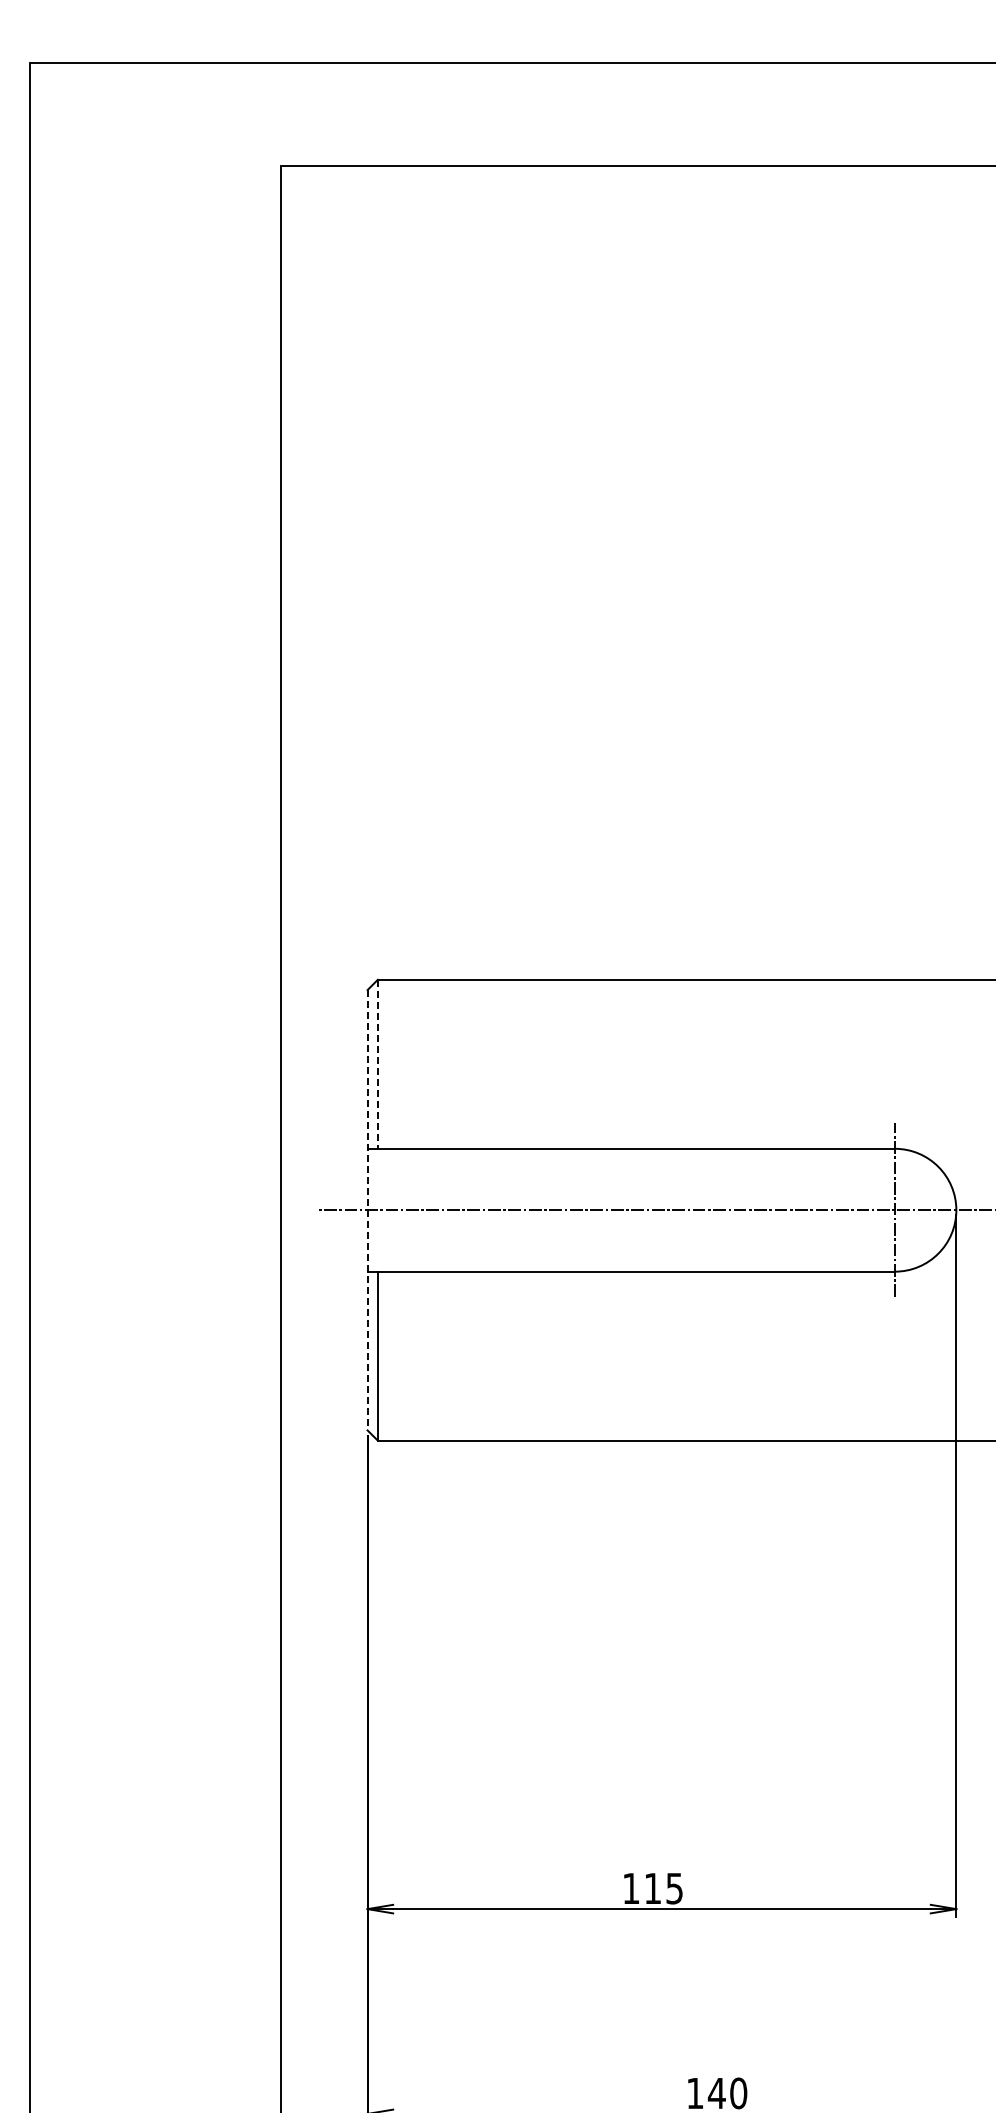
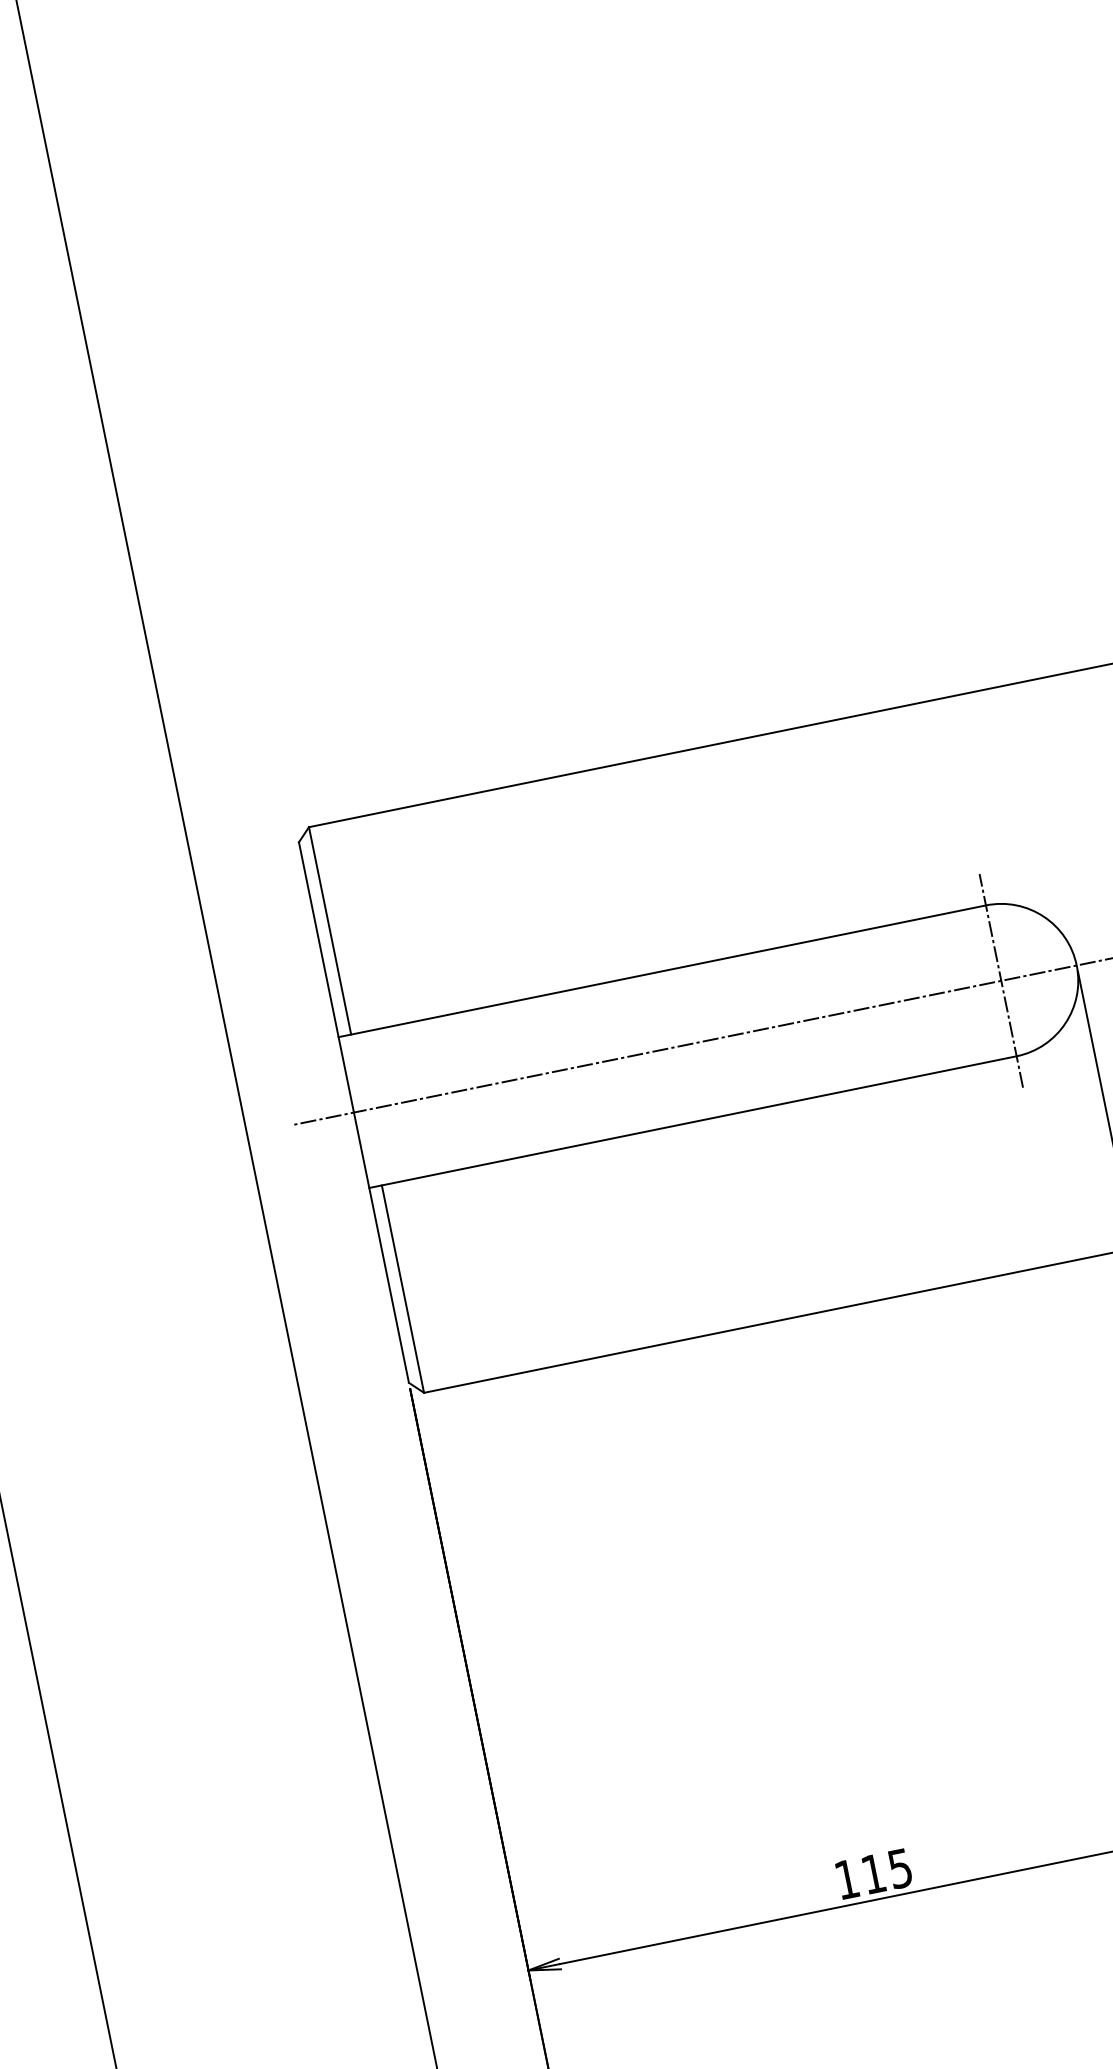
line: (377, 1064) -> (329, 931), dashed -> solid
line: (367, 1210) -> (353, 1112), dashed -> solid

